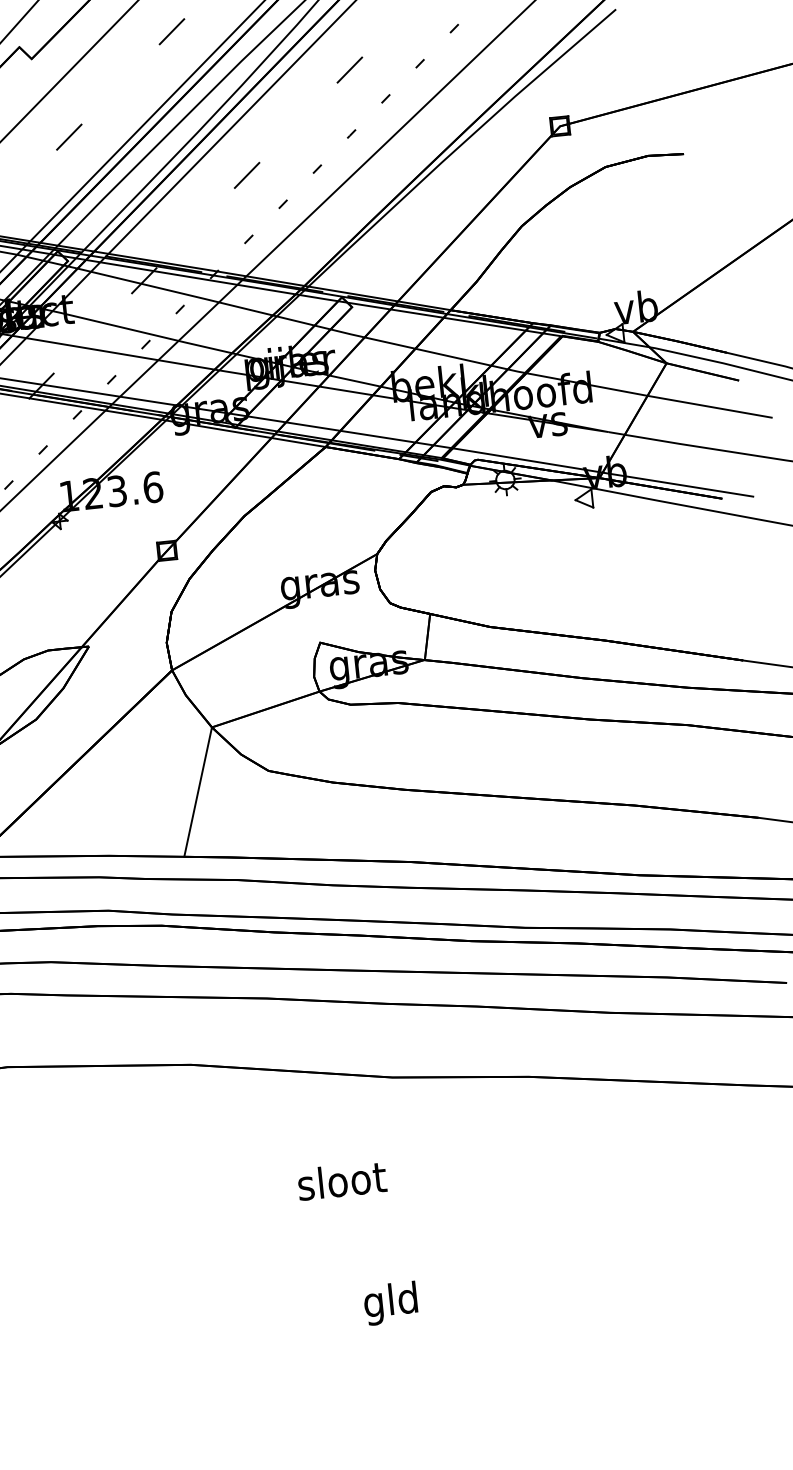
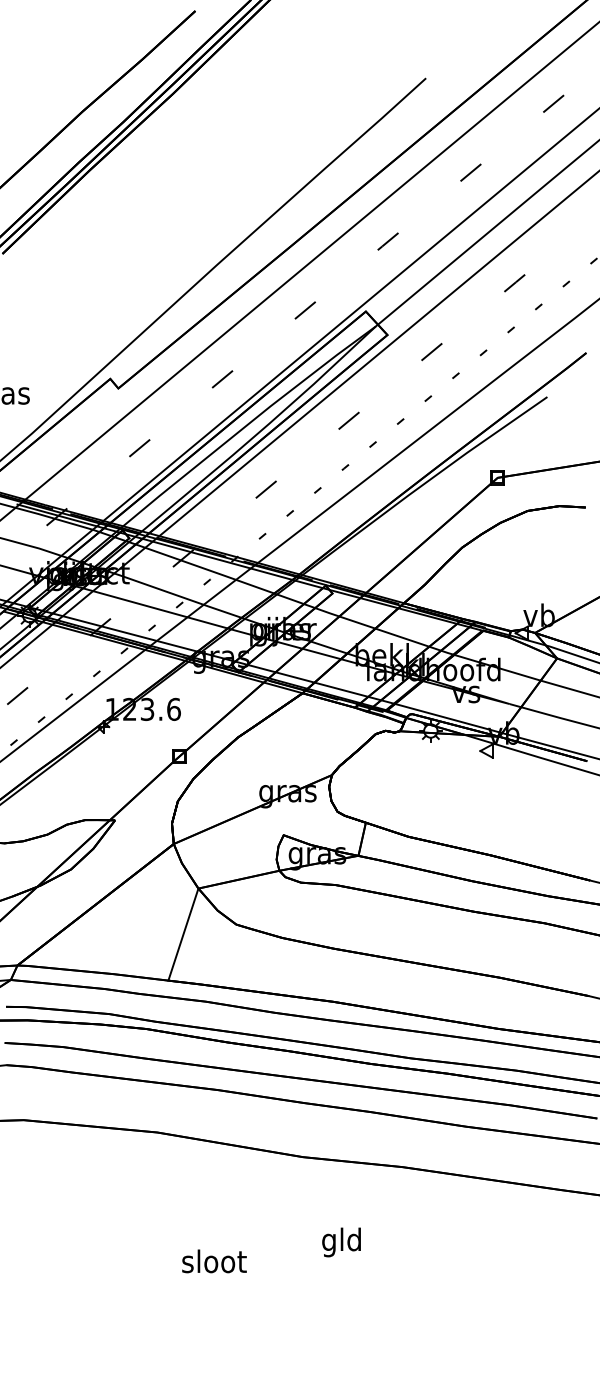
text: (342, 1180) -> (214, 1261), moved
text: (390, 1303) -> (341, 1242), moved

